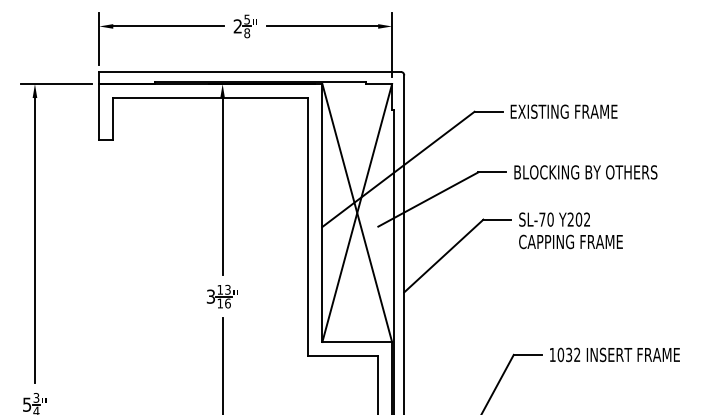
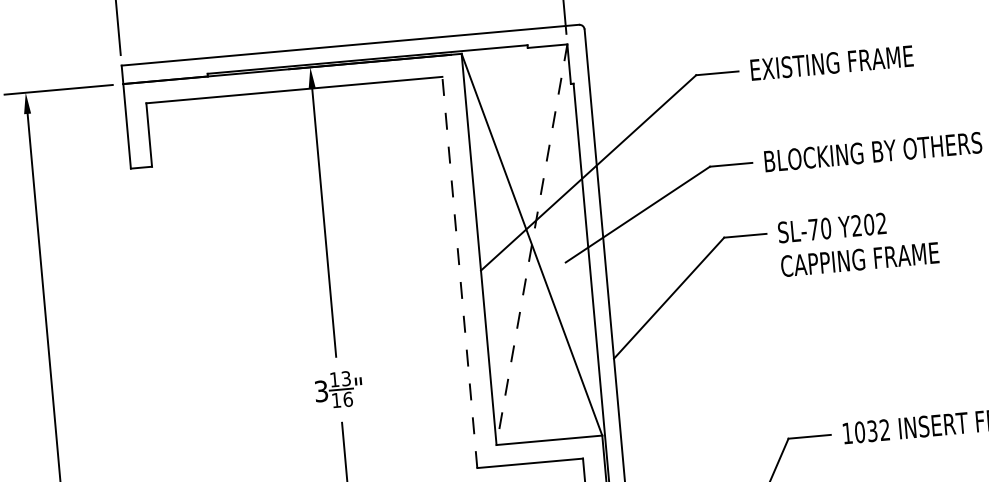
line: (357, 213) -> (532, 245), solid -> dashed
line: (308, 227) -> (459, 273), solid -> dashed

